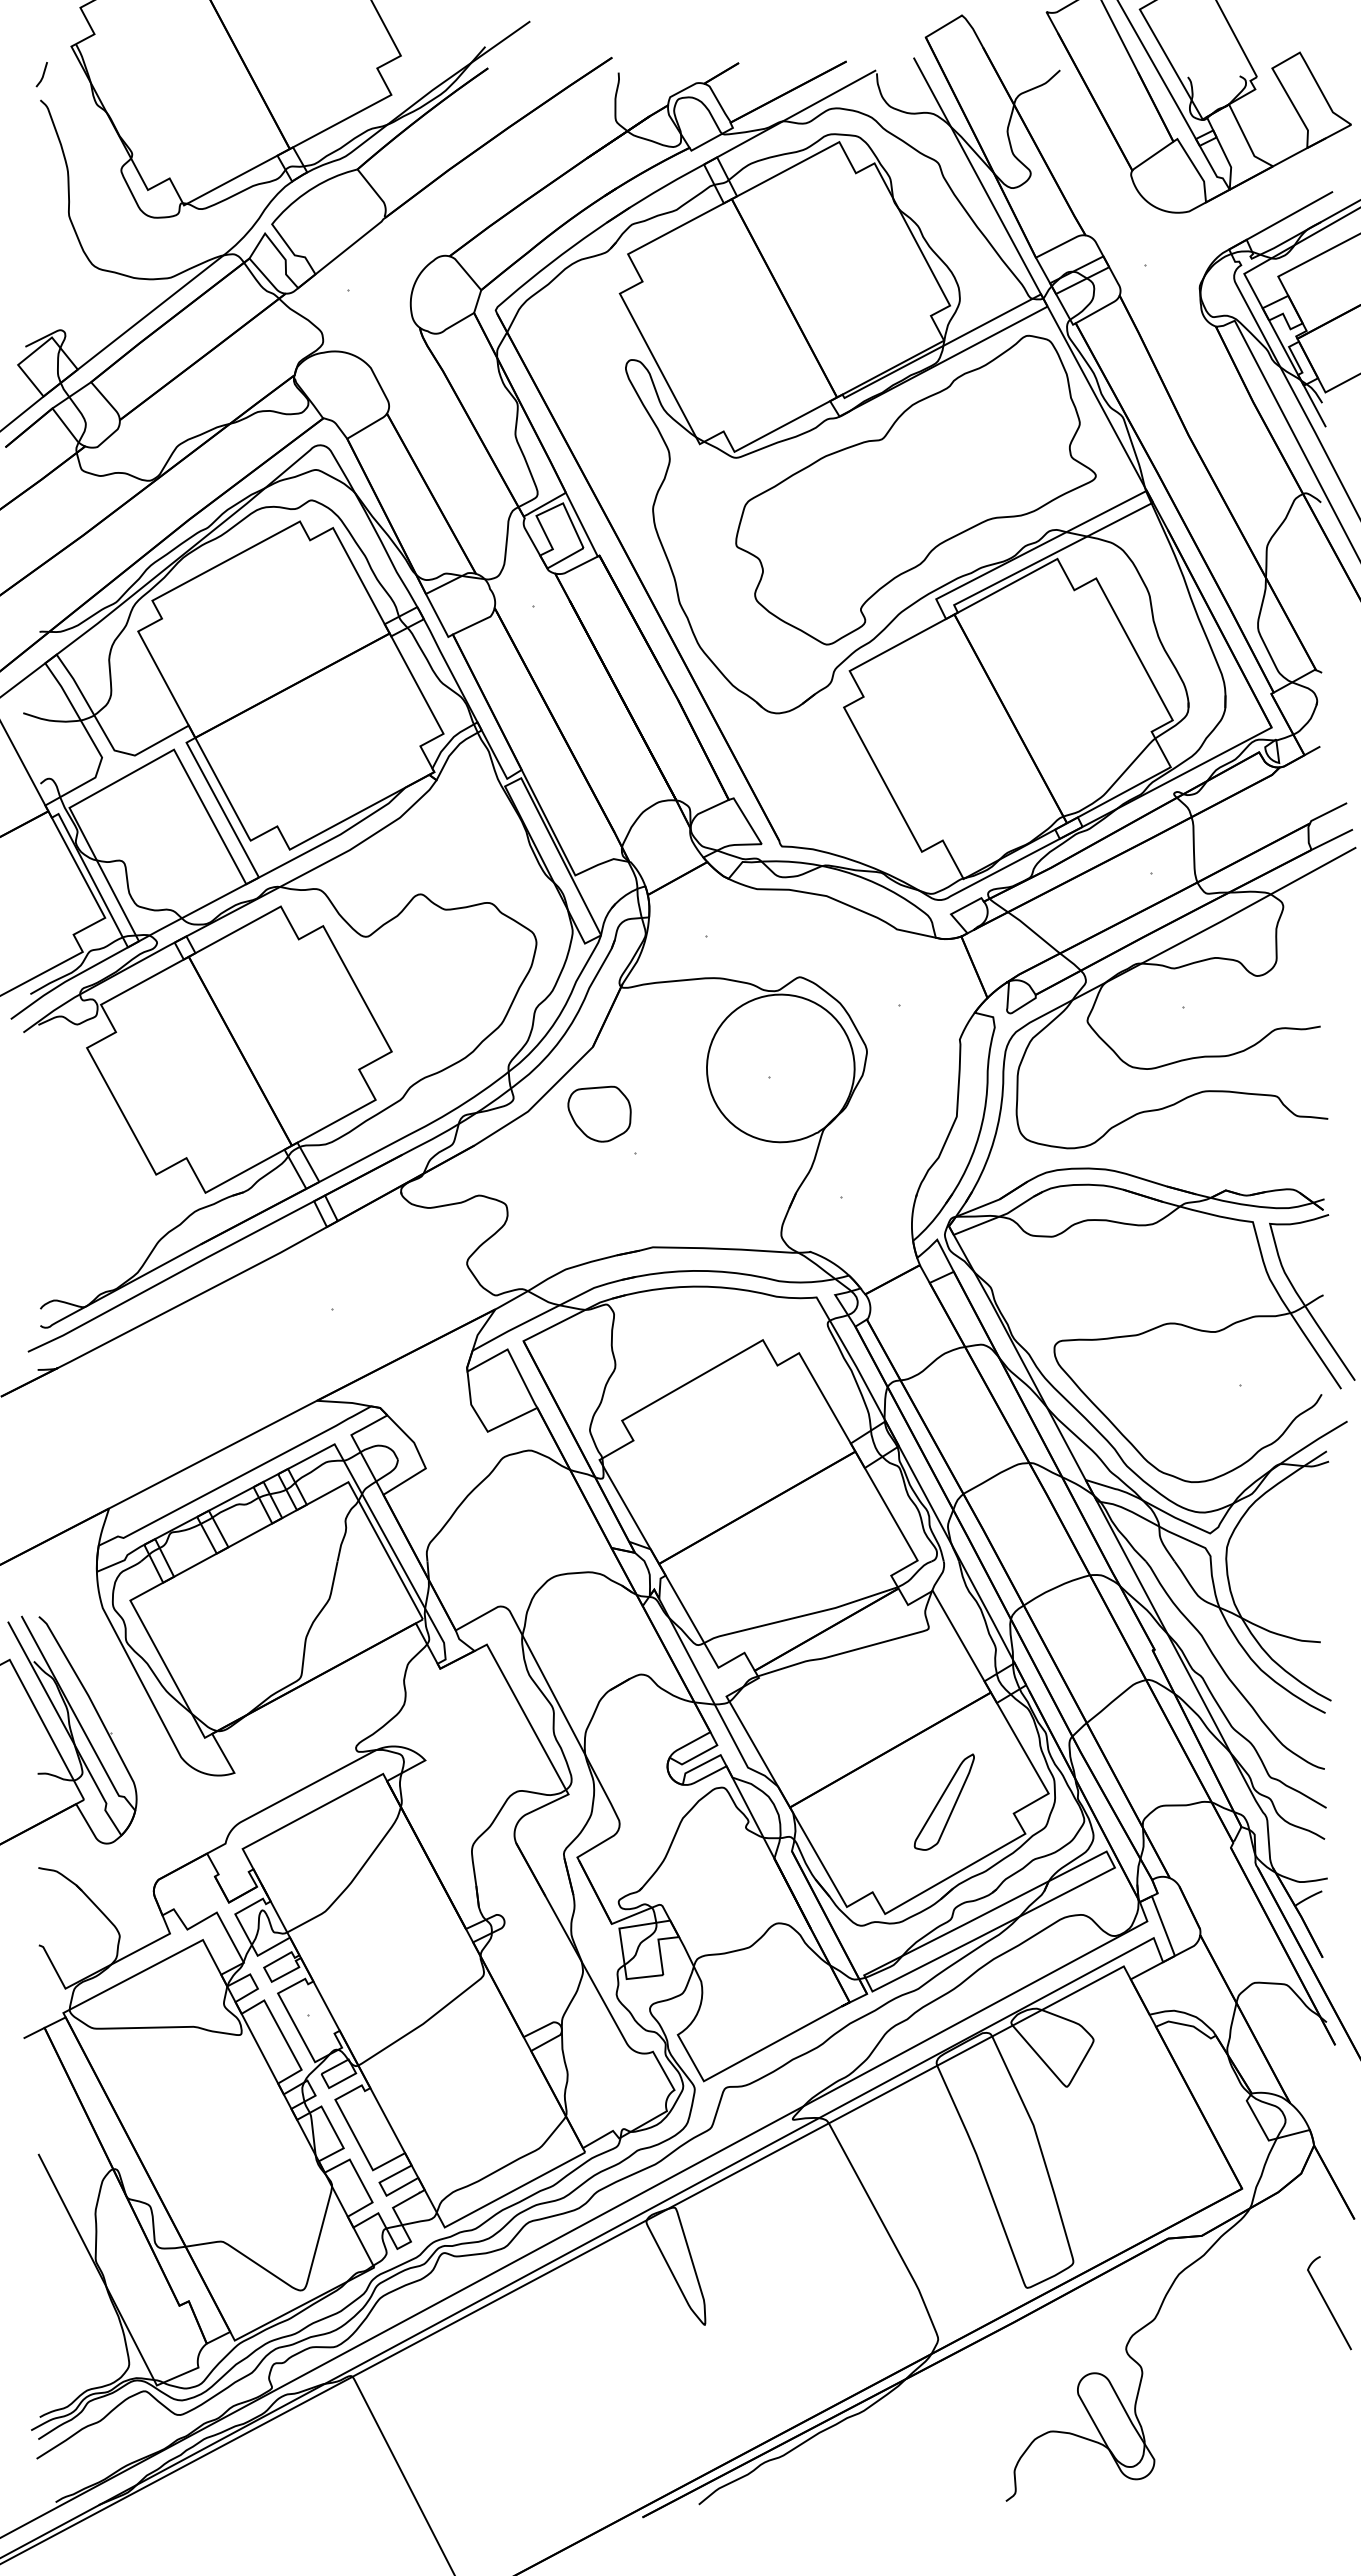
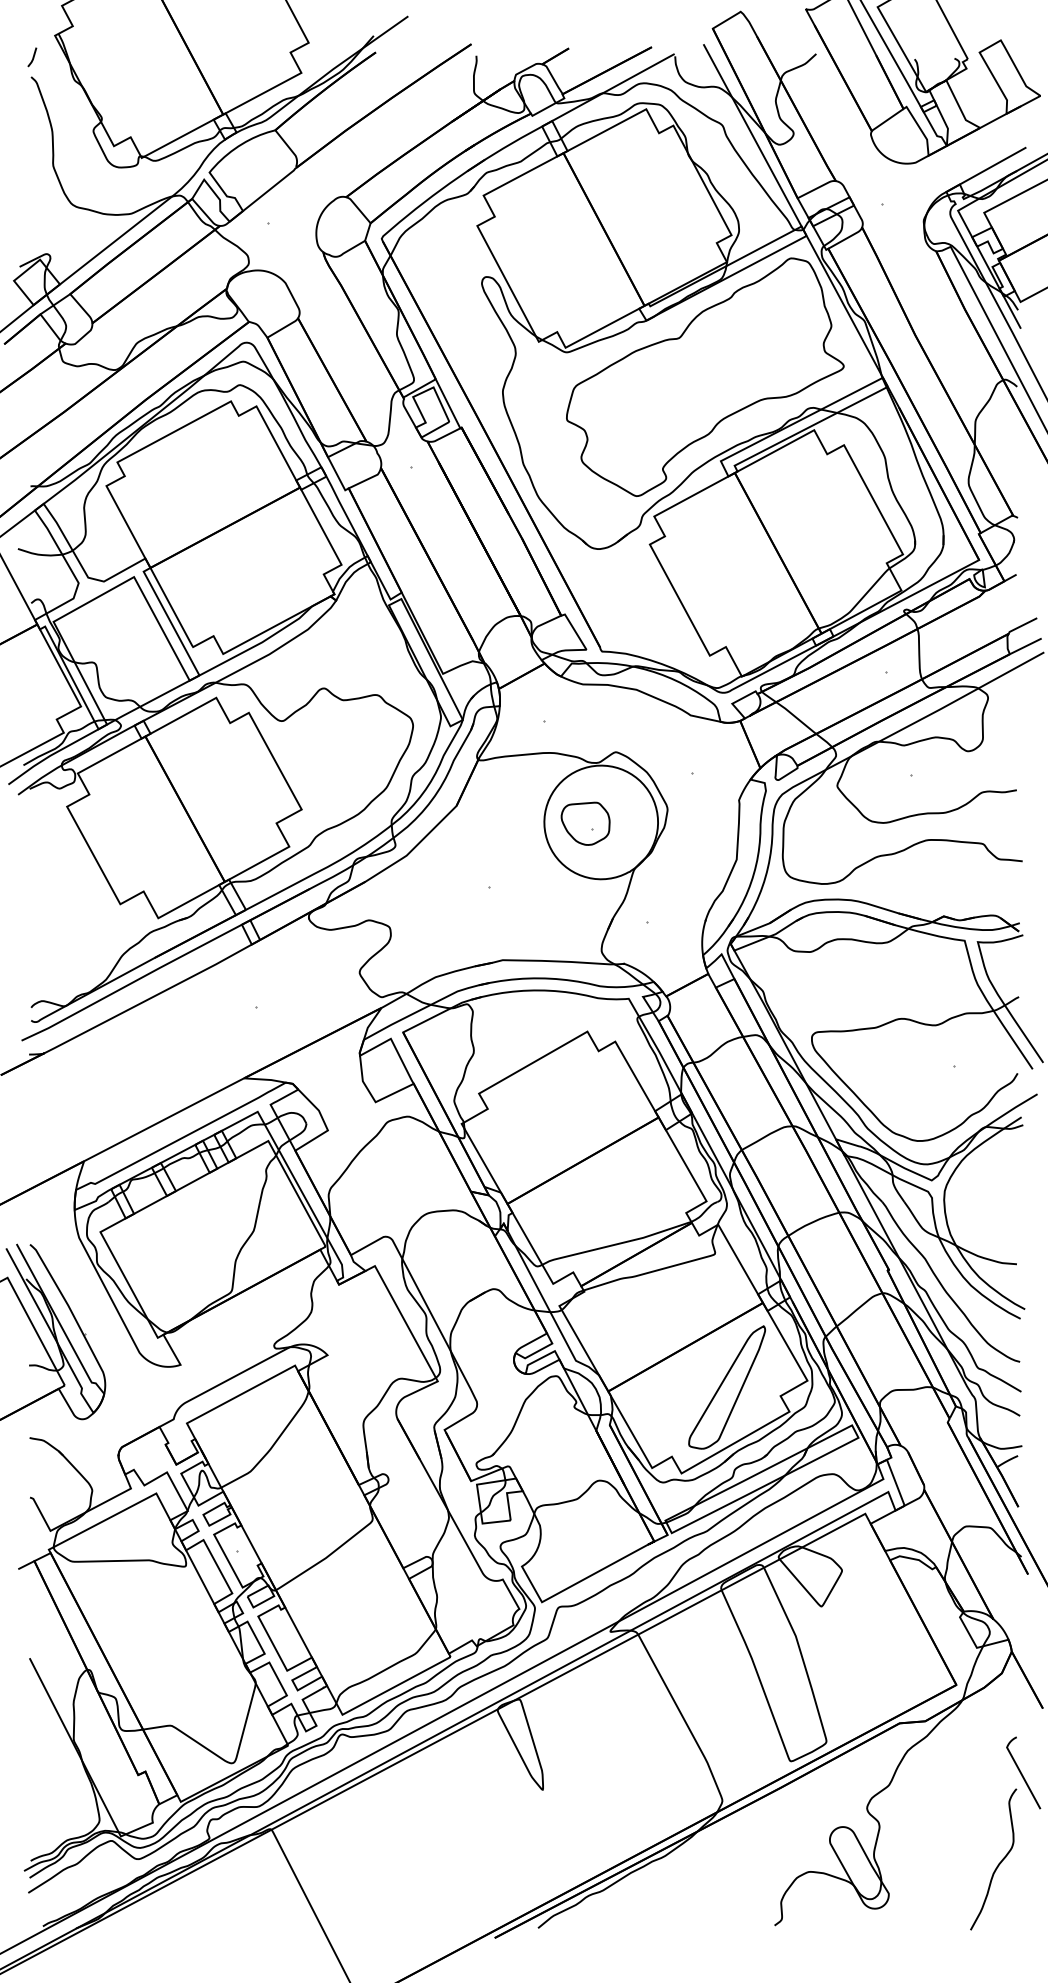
part: (599, 1113) -> (585, 823), moved
part: (944, 1801) -> (727, 1386), size x1.67
curve: (1296, 2421) -> (998, 1864), added

